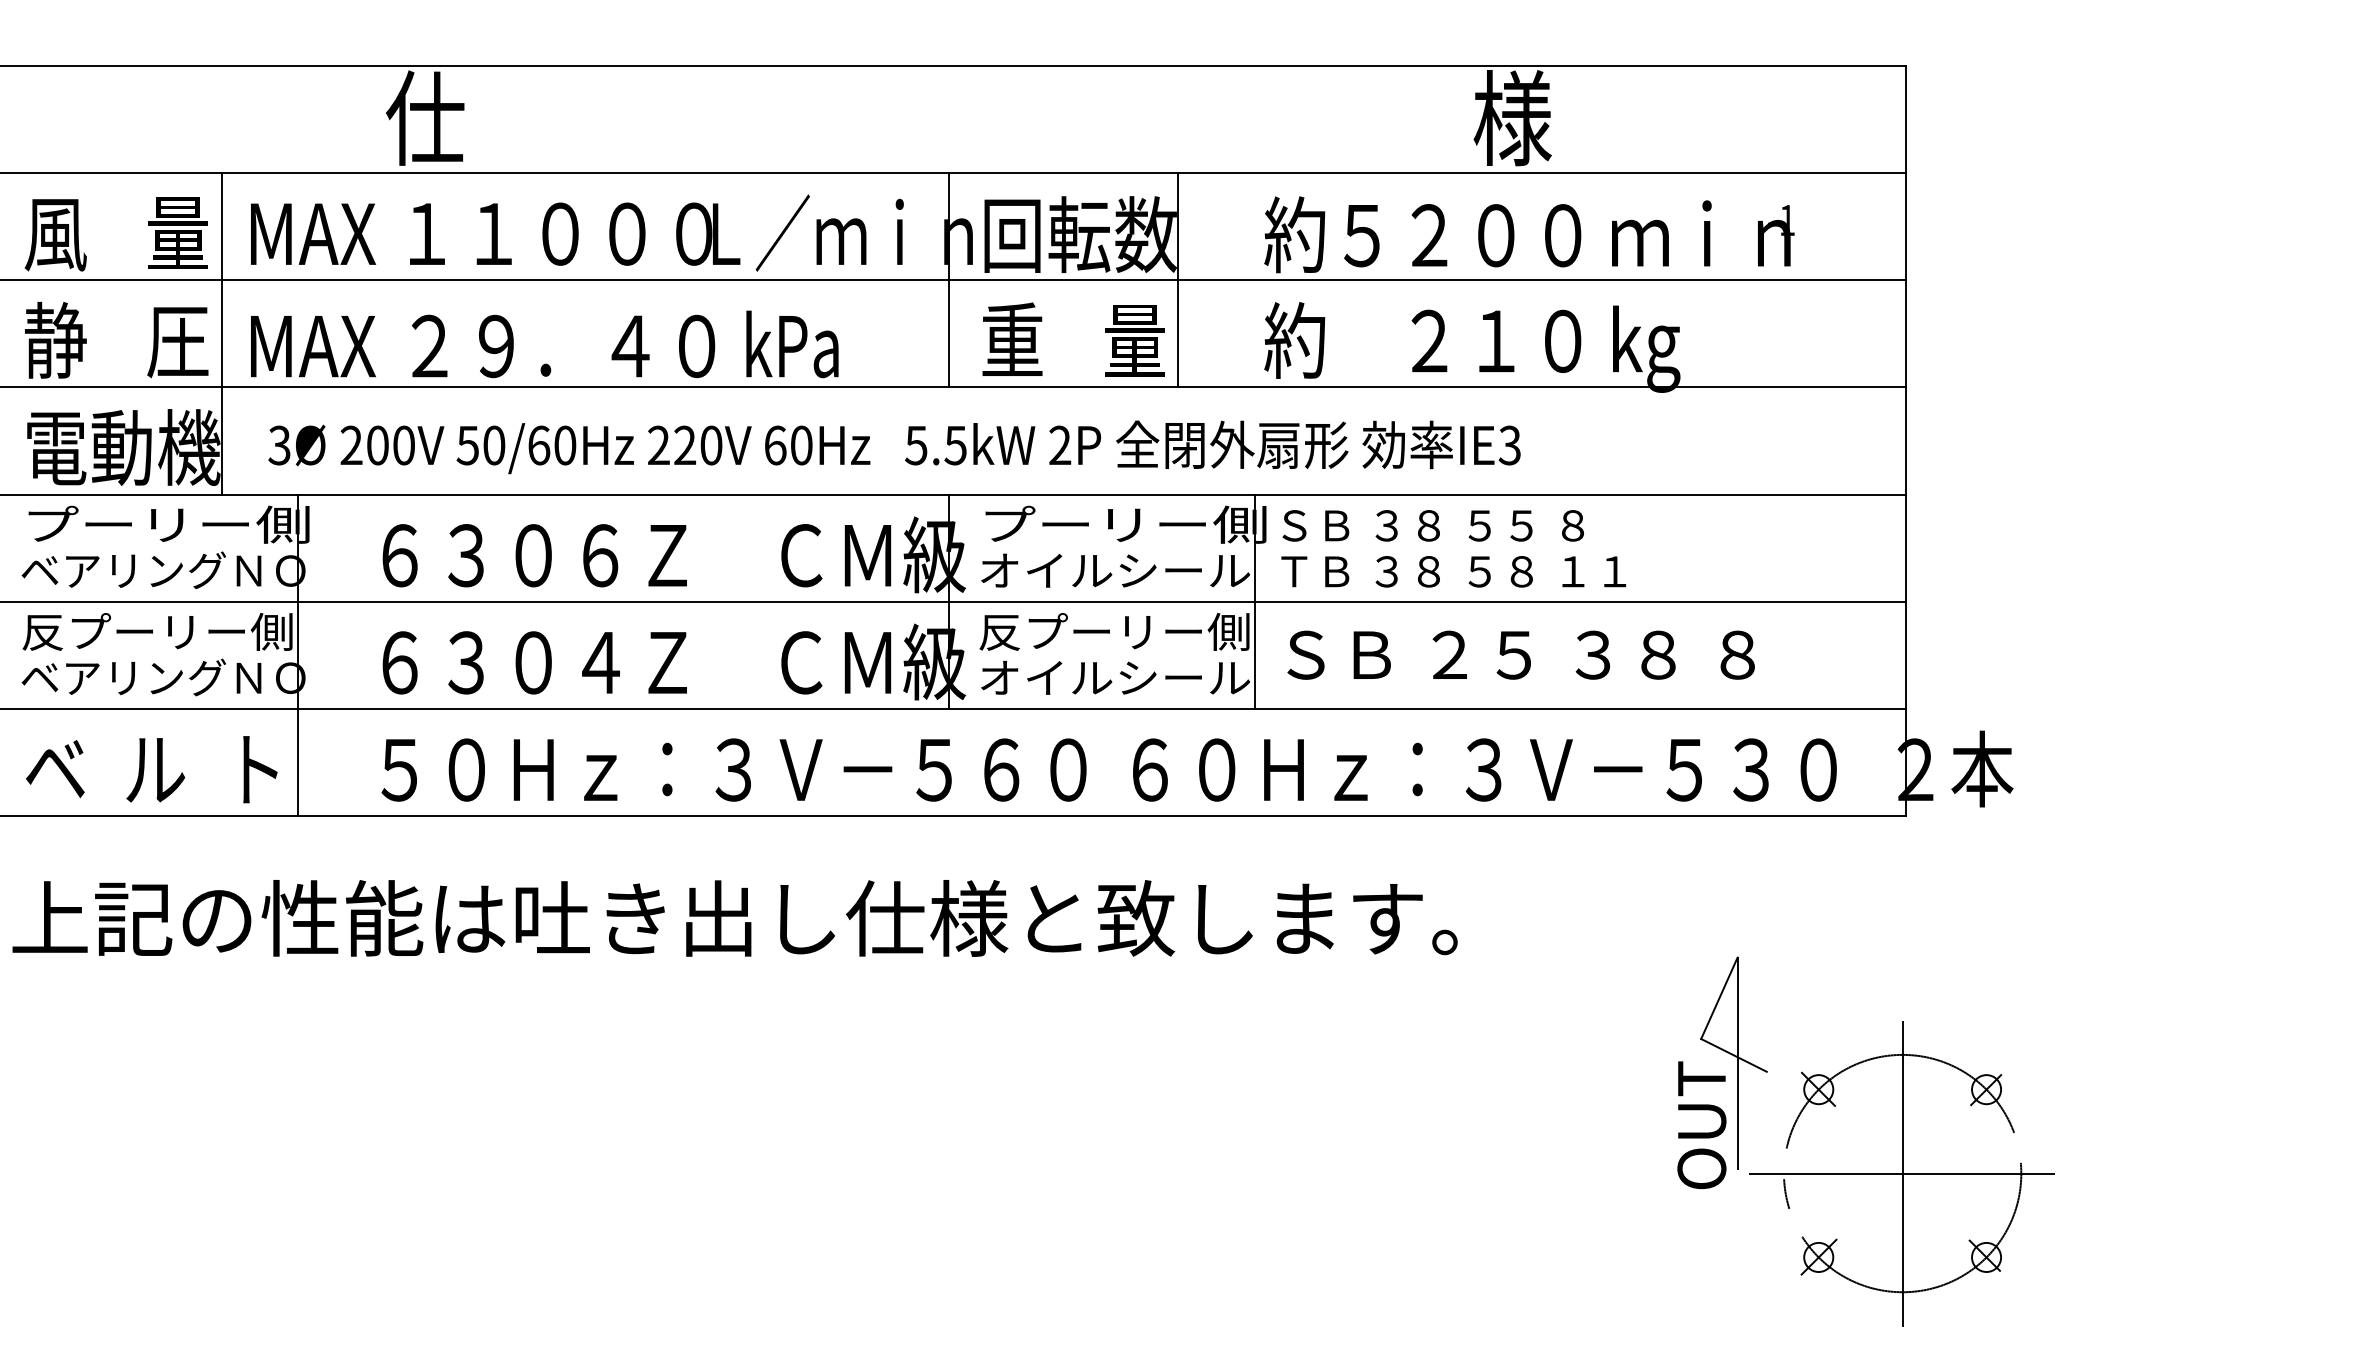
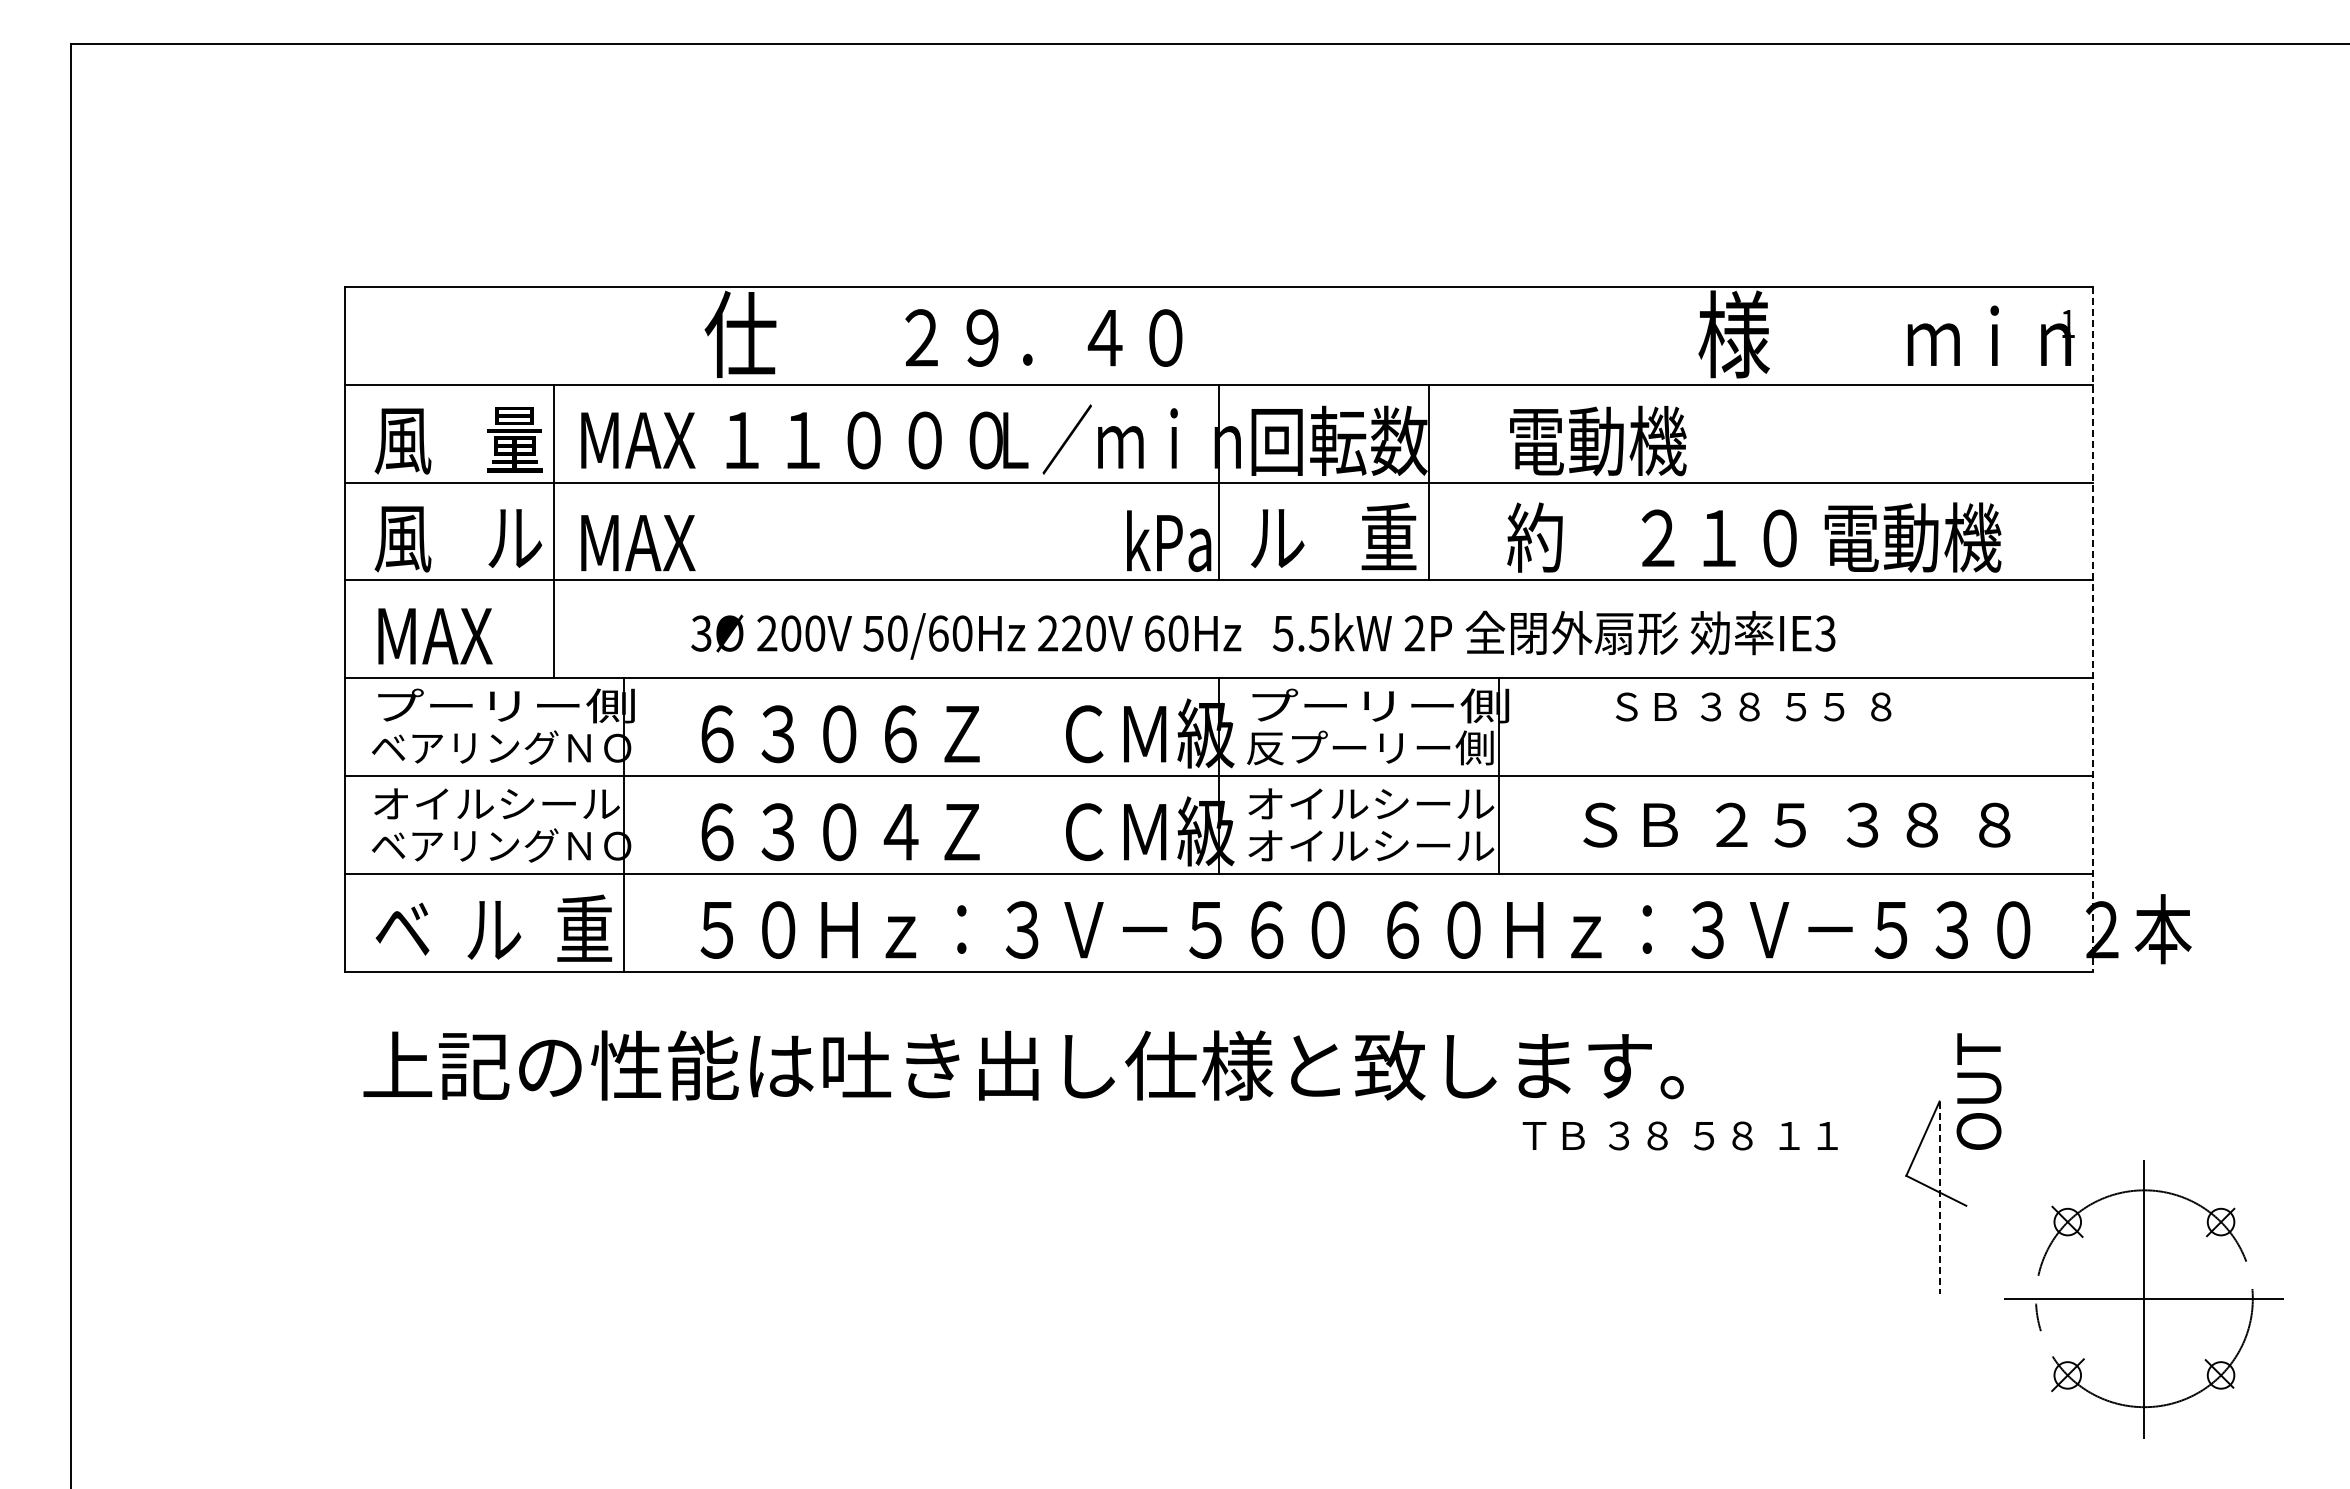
text: (1702, 233) -> (1990, 335), moved
text: (1422, 234) -> (1651, 440), 約５２００ -> 電動機
text: (1011, 339) -> (1276, 536), 重 -> ル
text: (1134, 339) -> (1388, 536), 量 -> 重
text: (55, 340) -> (402, 537), 静 -> 風
text: (177, 342) -> (514, 539), 圧 -> ル
text: (792, 343) -> (1169, 540), moved
text: (563, 345) -> (1043, 337), moved
text: (1707, 346) -> (1912, 543), kg -> 電動機
line: (1906, 441) -> (2093, 629), solid -> dashed
text: (894, 446) -> (1263, 634), moved
text: (123, 447) -> (464, 635), 電動機 -> MAX
text: (1433, 525) -> (1753, 706), moved
text: (1114, 570) -> (1370, 747), オイルシール -> 反プーリー側
text: (1452, 571) -> (1679, 1135), moved
text: (157, 631) -> (495, 803), 反プーリー側 -> オイルシール
text: (1114, 631) -> (1370, 803), 反プーリー側 -> オイルシール
text: (1520, 654) -> (1796, 824), moved
text: (254, 767) -> (584, 927), ト -> 重
line: (1737, 1063) -> (1939, 1198), solid -> dashed
text: (1701, 1125) -> (1978, 1091), moved
part: (1901, 1174) -> (2143, 1299), moved

